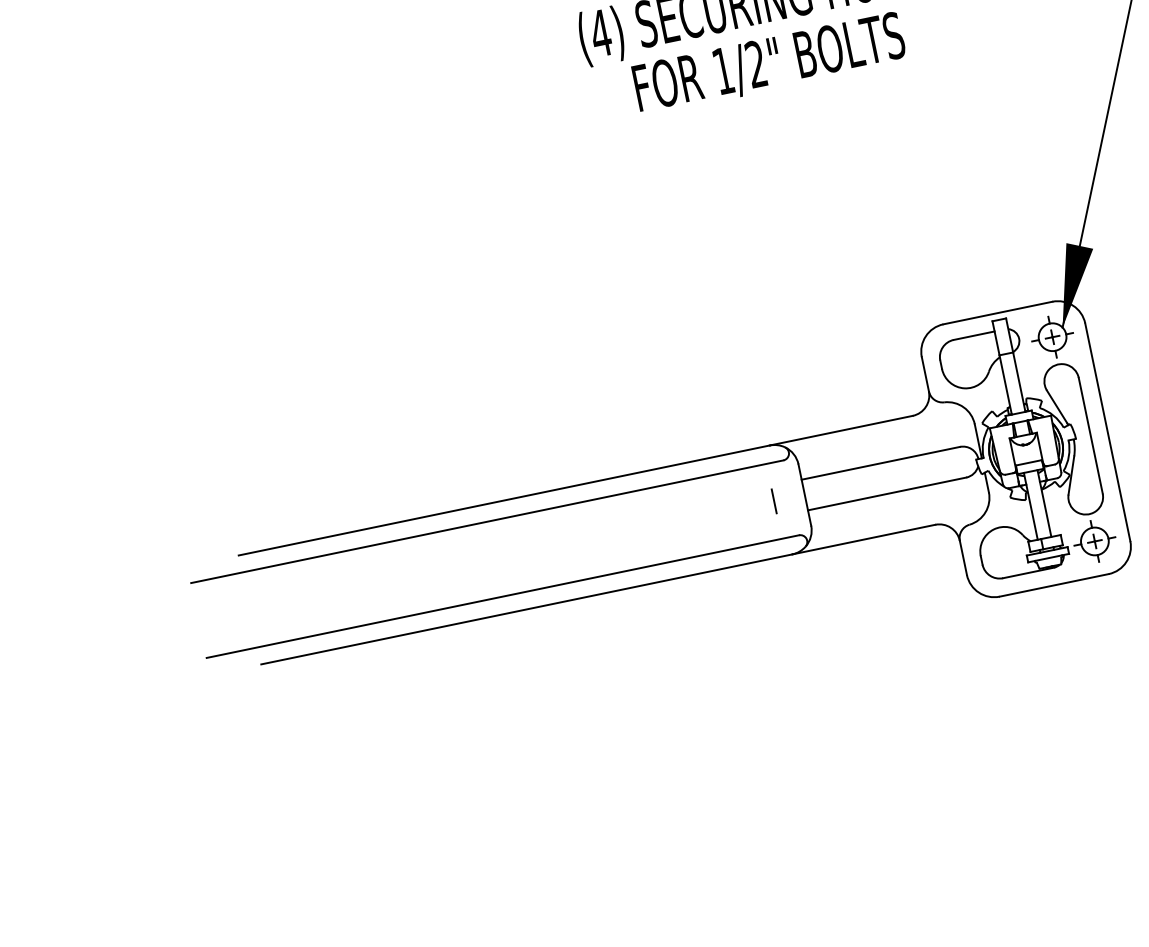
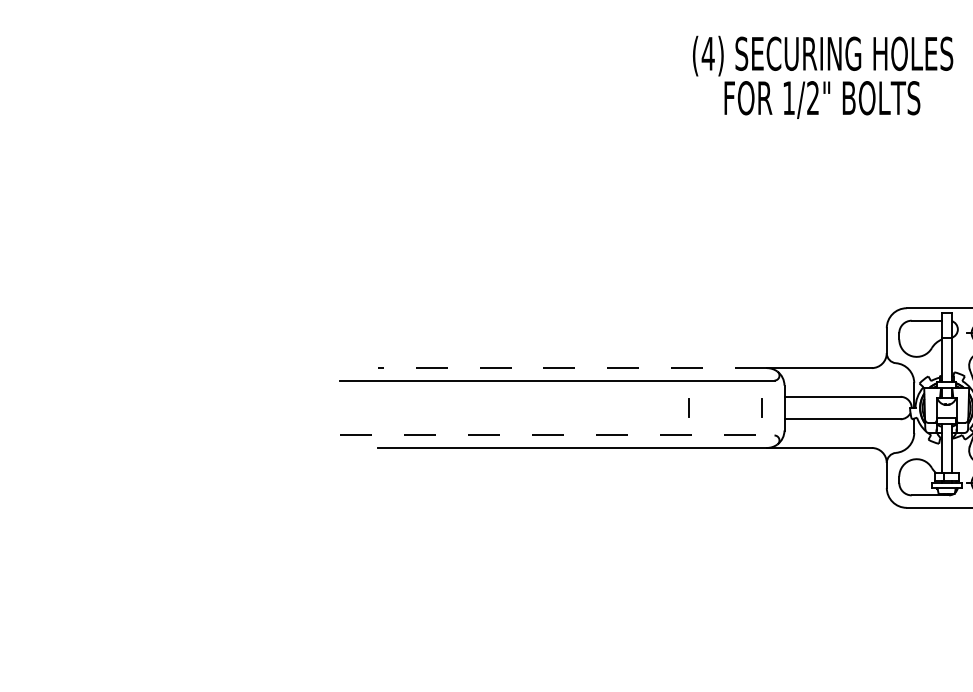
line: (504, 500) -> (572, 368), solid -> dashed
line: (673, 521) -> (688, 407), added
line: (502, 596) -> (557, 435), solid -> dashed

